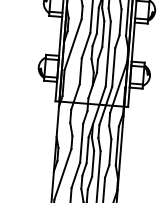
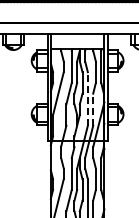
line: (107, 53) -> (87, 98), solid -> dashed
line: (114, 67) -> (93, 109), solid -> dashed

